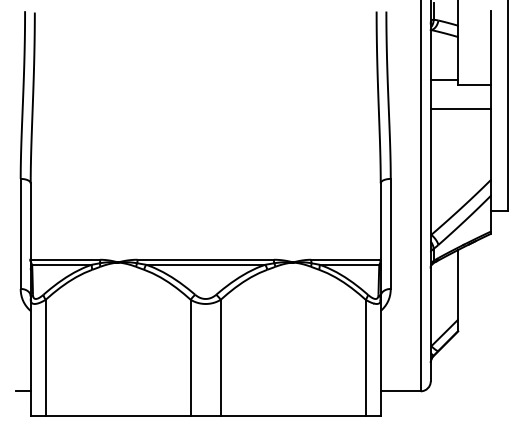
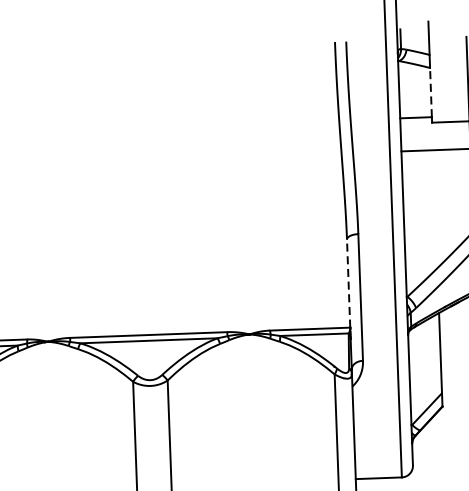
line: (458, 57) -> (431, 91), solid -> dashed
line: (380, 221) -> (348, 283), solid -> dashed

